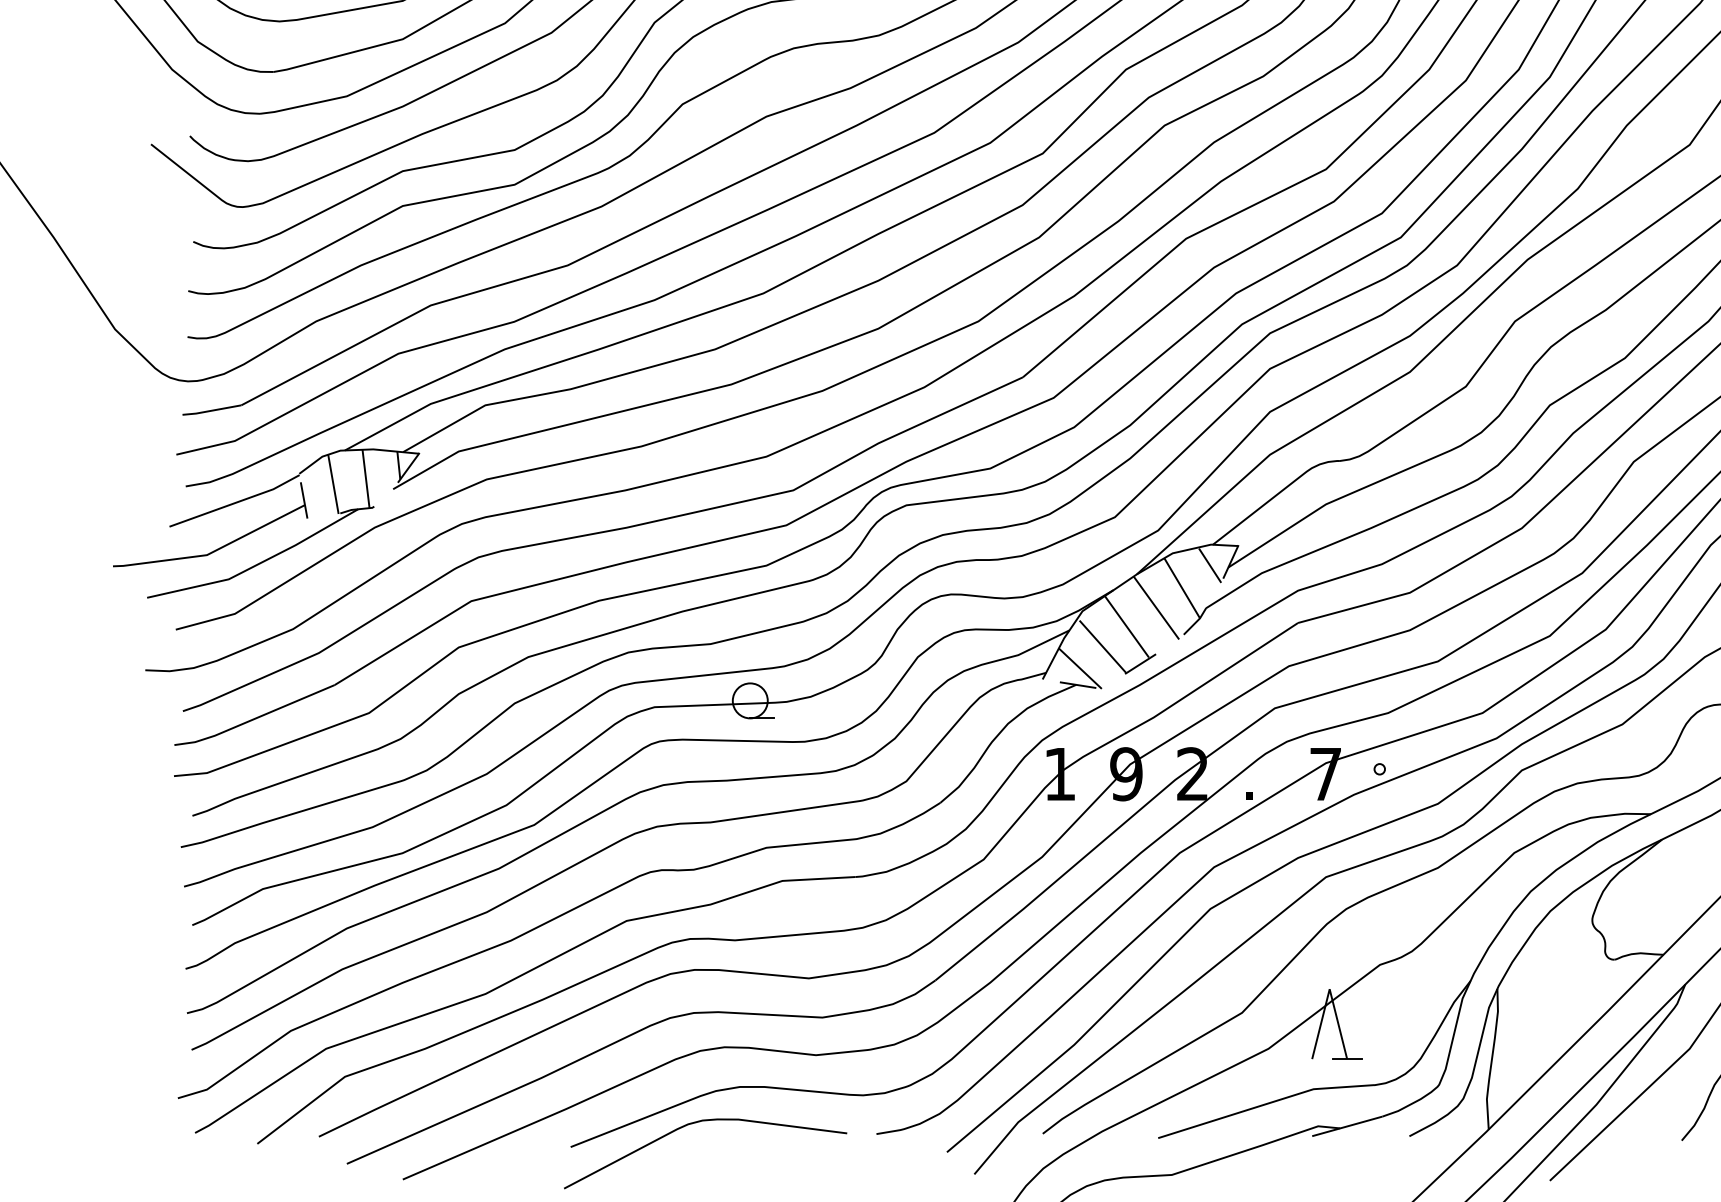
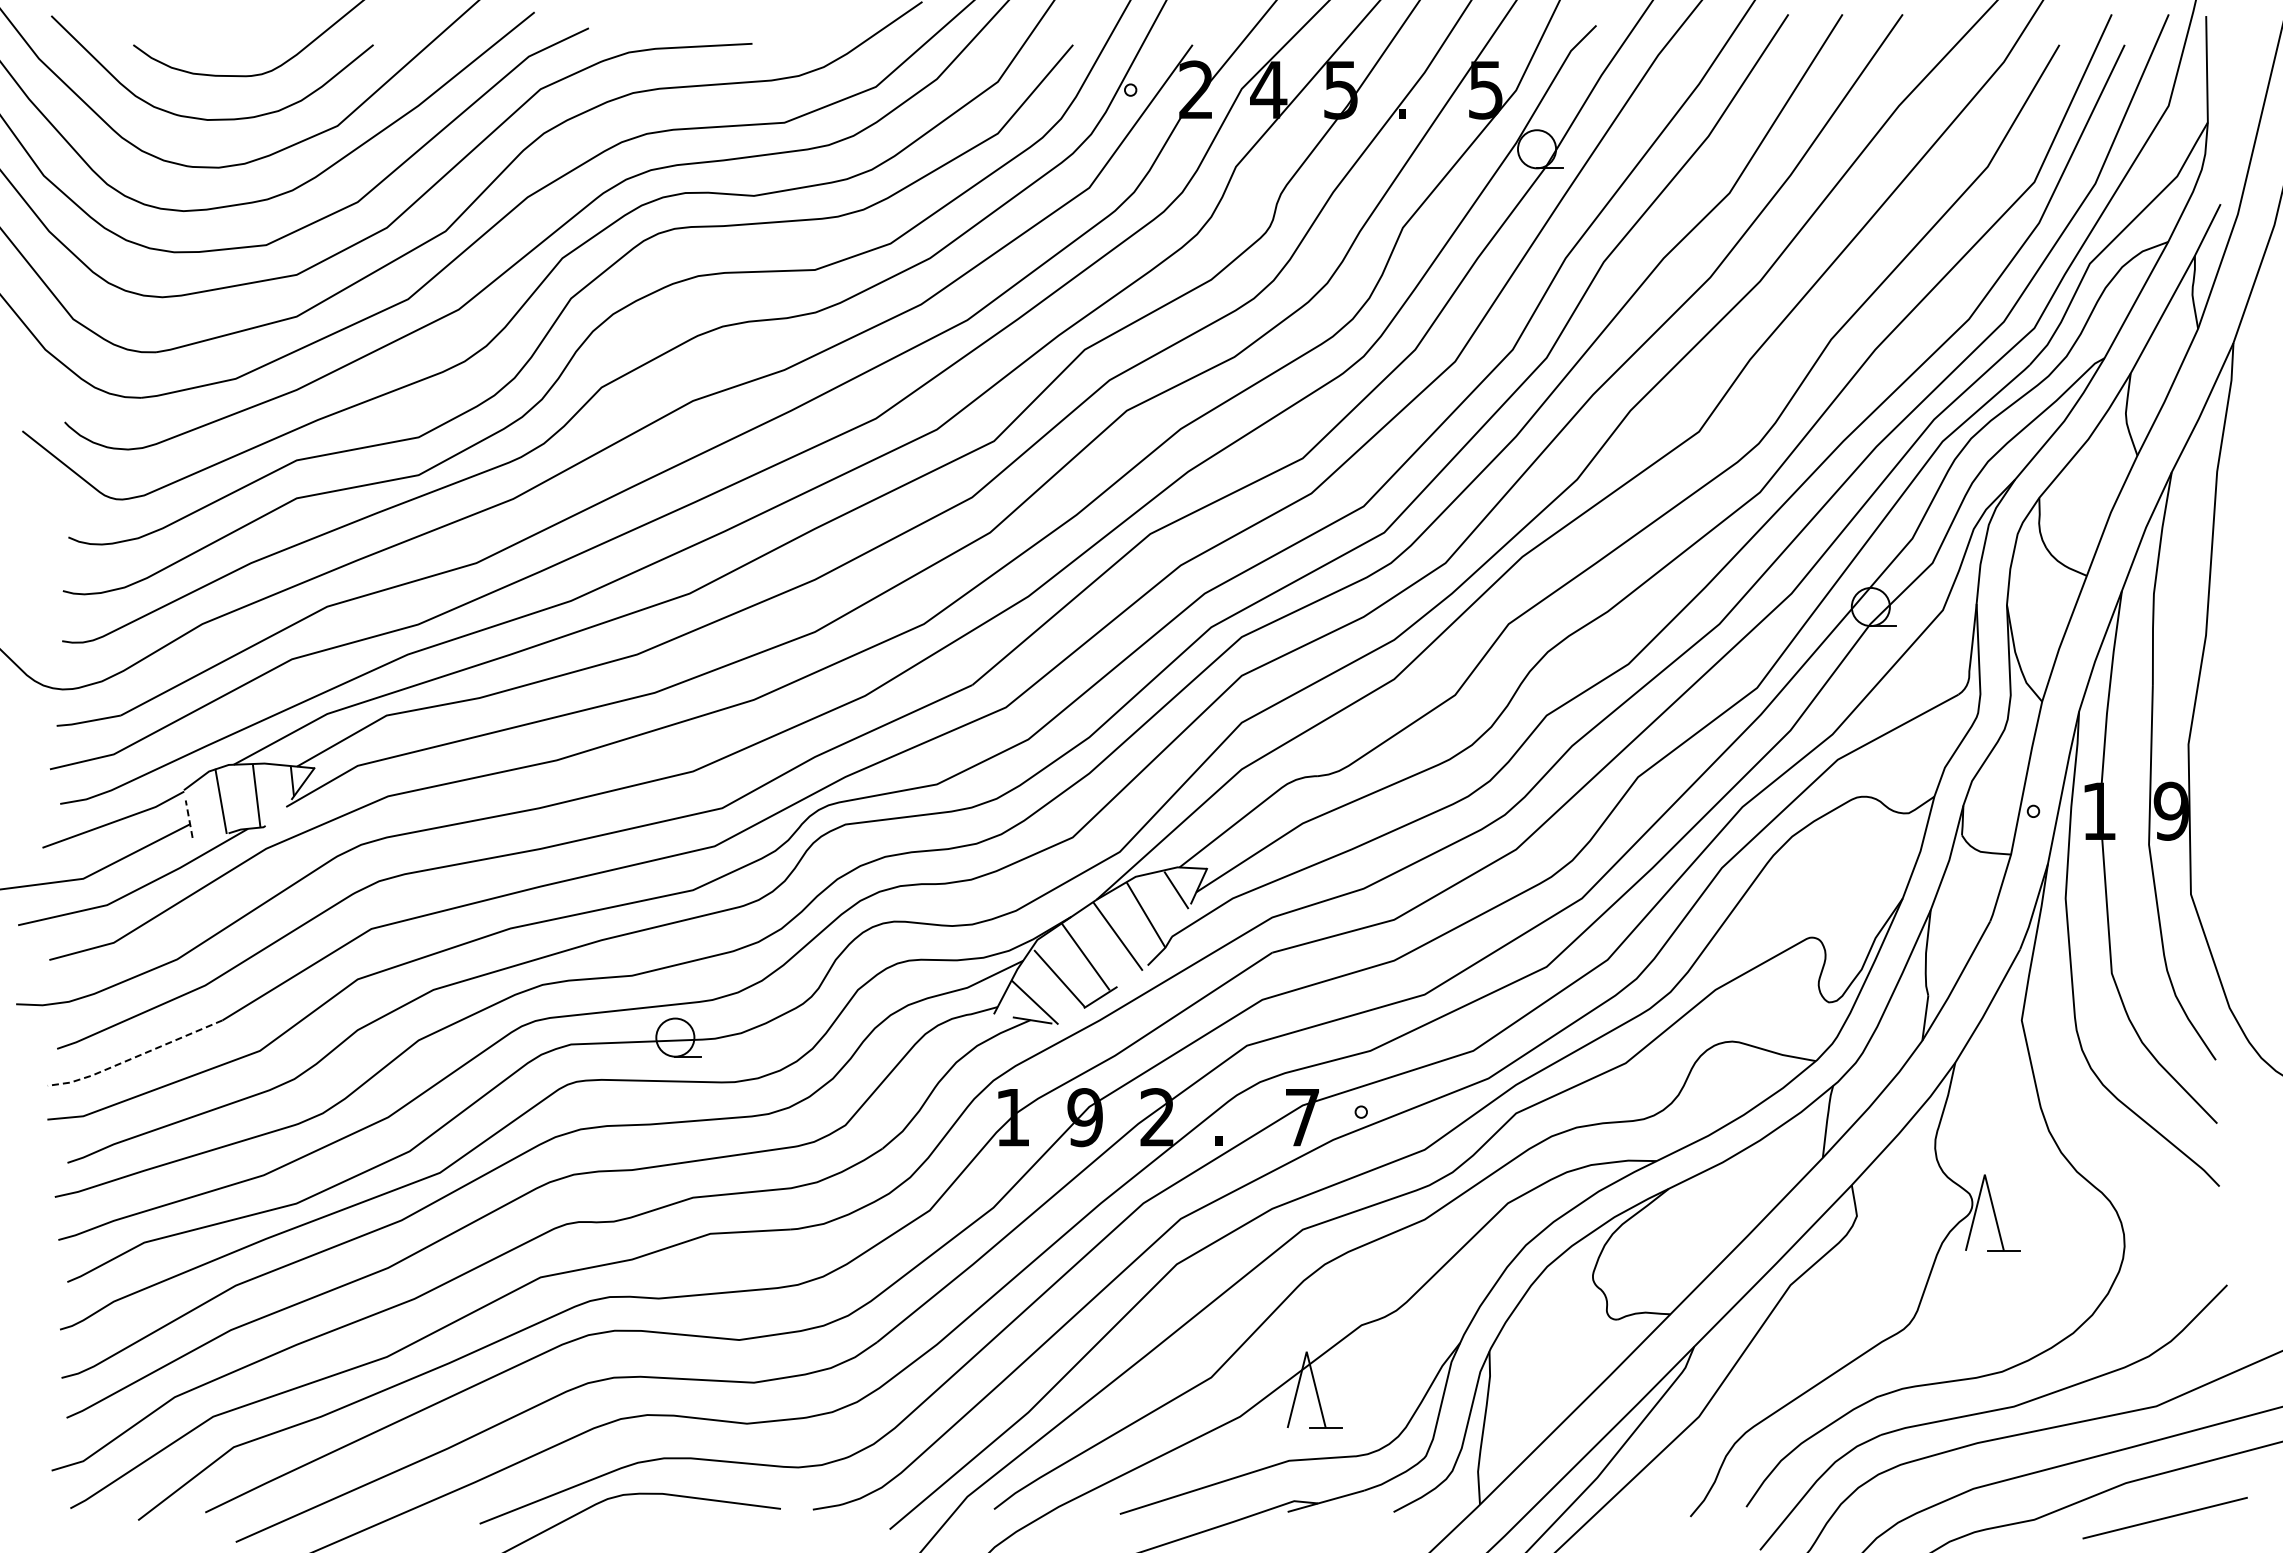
line: (304, 499) -> (189, 818), solid -> dashed
line: (254, 719) -> (135, 1057), solid -> dashed

